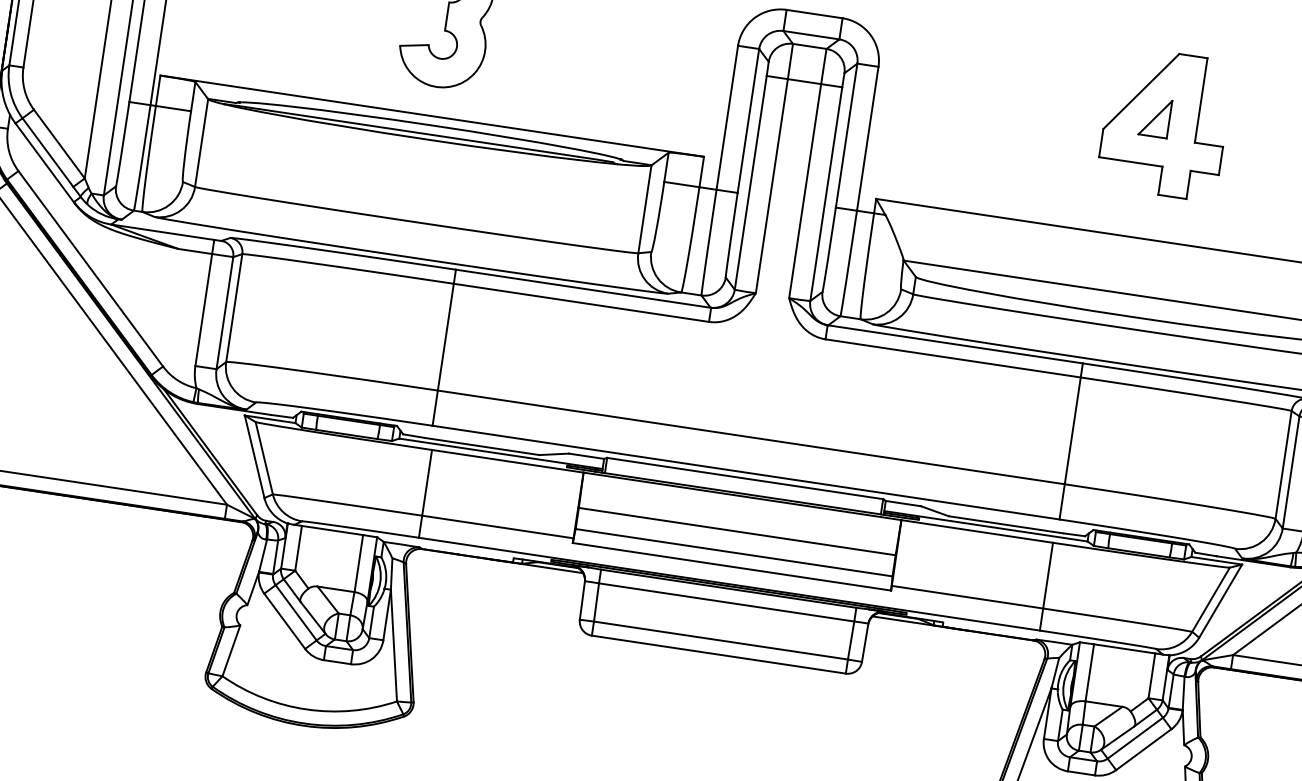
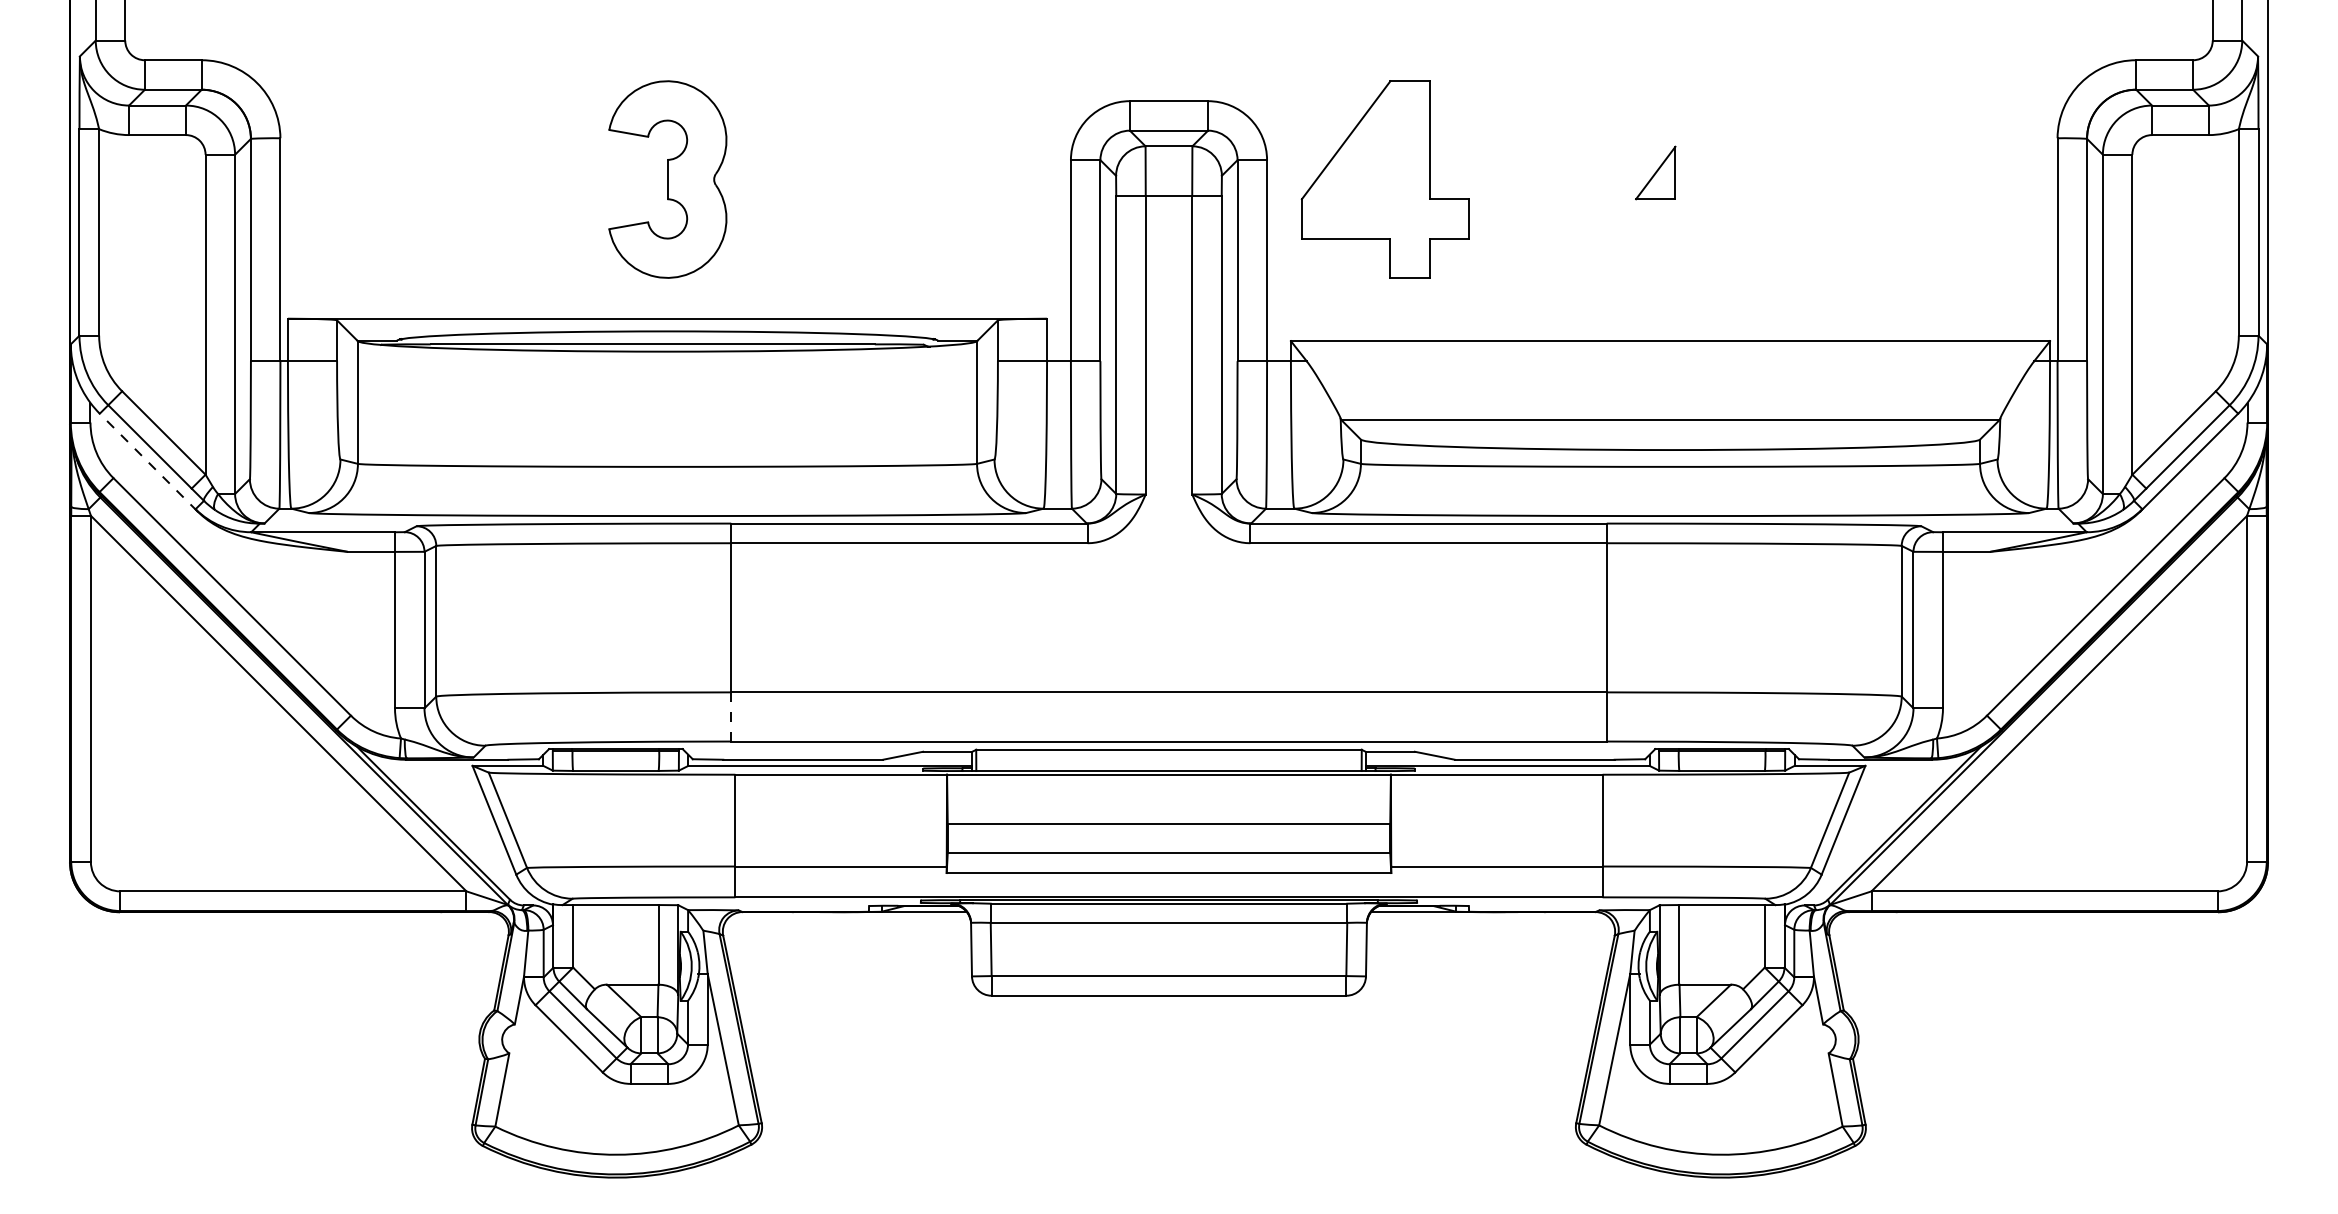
part: (1164, 123) -> (1384, 179), moved
line: (45, 163) -> (148, 462), solid -> dashed
line: (435, 407) -> (731, 716), solid -> dashed

